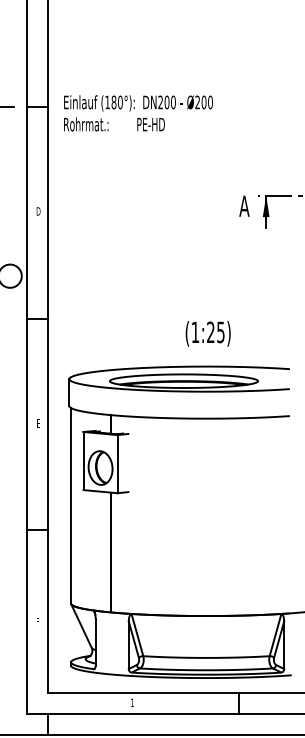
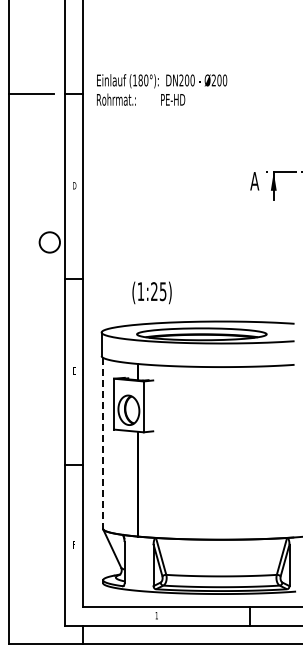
text: (138, 112) -> (162, 89), moved
text: (207, 333) -> (151, 292), moved
line: (71, 506) -> (103, 443), solid -> dashed

